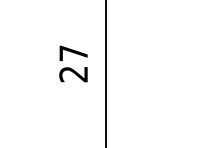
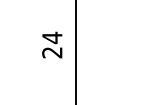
text: (73, 53) -> (52, 37), 27 -> 24

